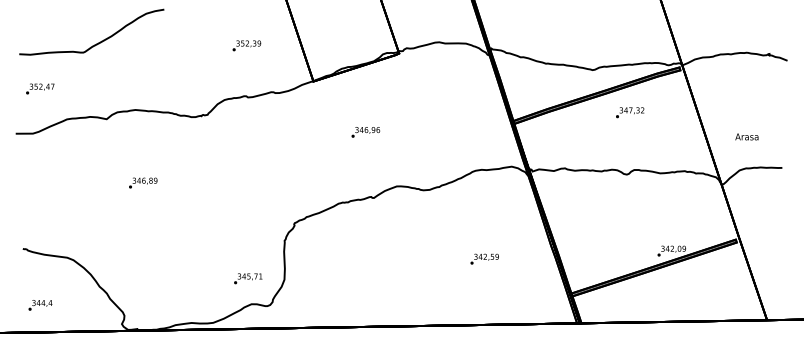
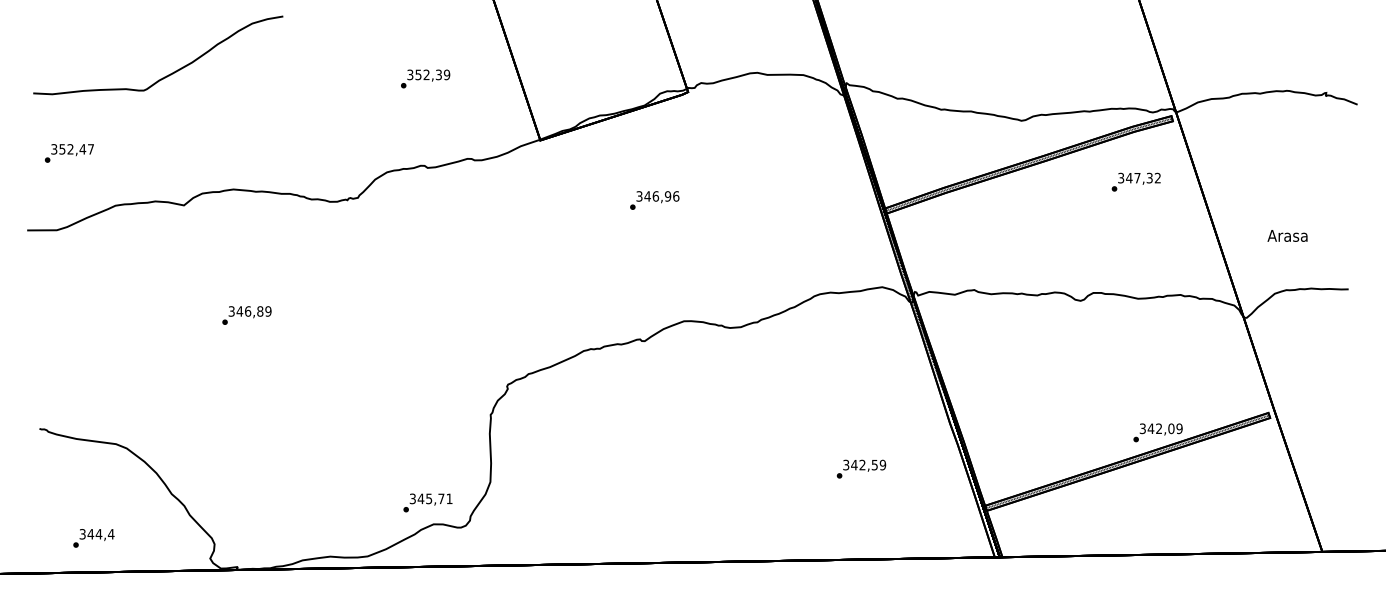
text: (630, 112) -> (1136, 181), moved
text: (365, 132) -> (654, 200), moved
text: (484, 258) -> (861, 467), moved
text: (248, 278) -> (428, 502), moved
text: (40, 305) -> (93, 538), moved

